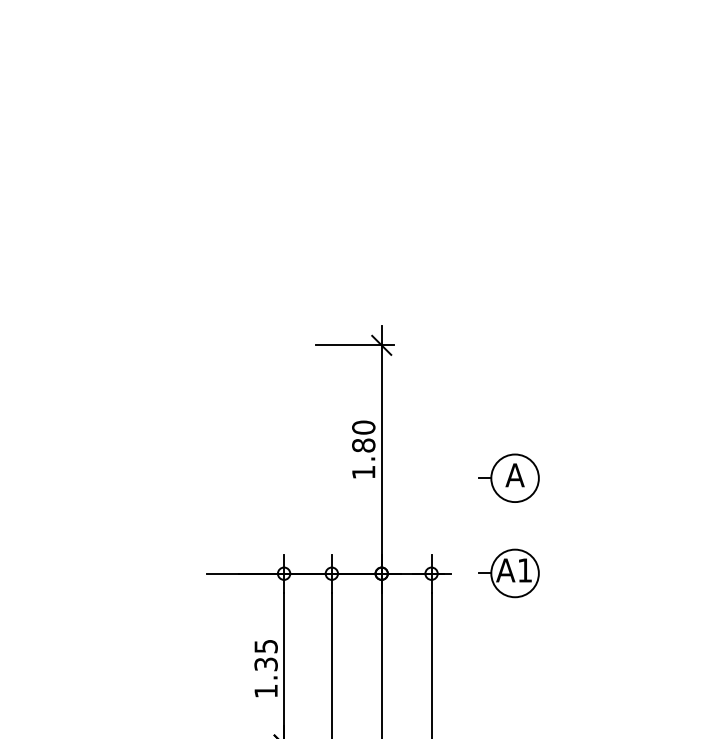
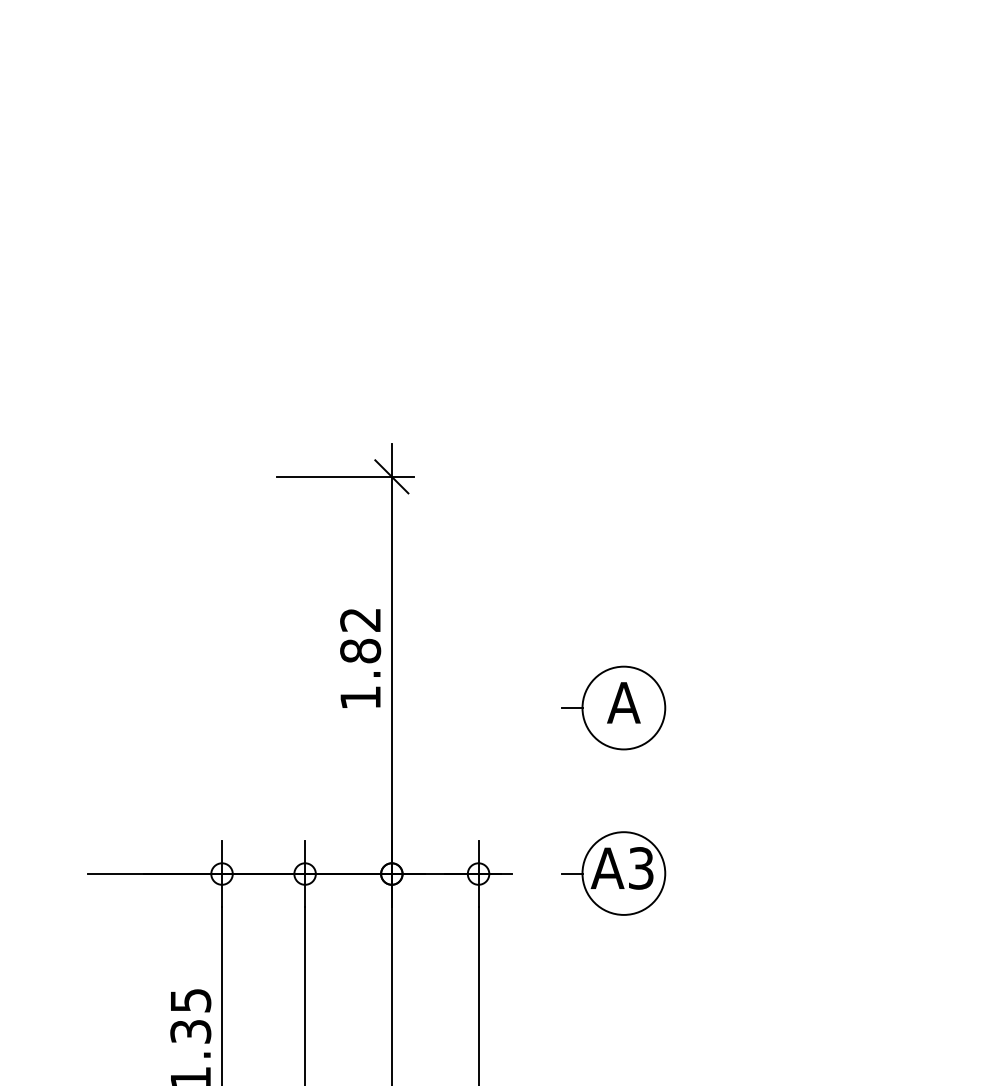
text: (363, 427) -> (360, 619), 1.80 -> 1.82
text: (525, 570) -> (641, 868), A1 -> A3

